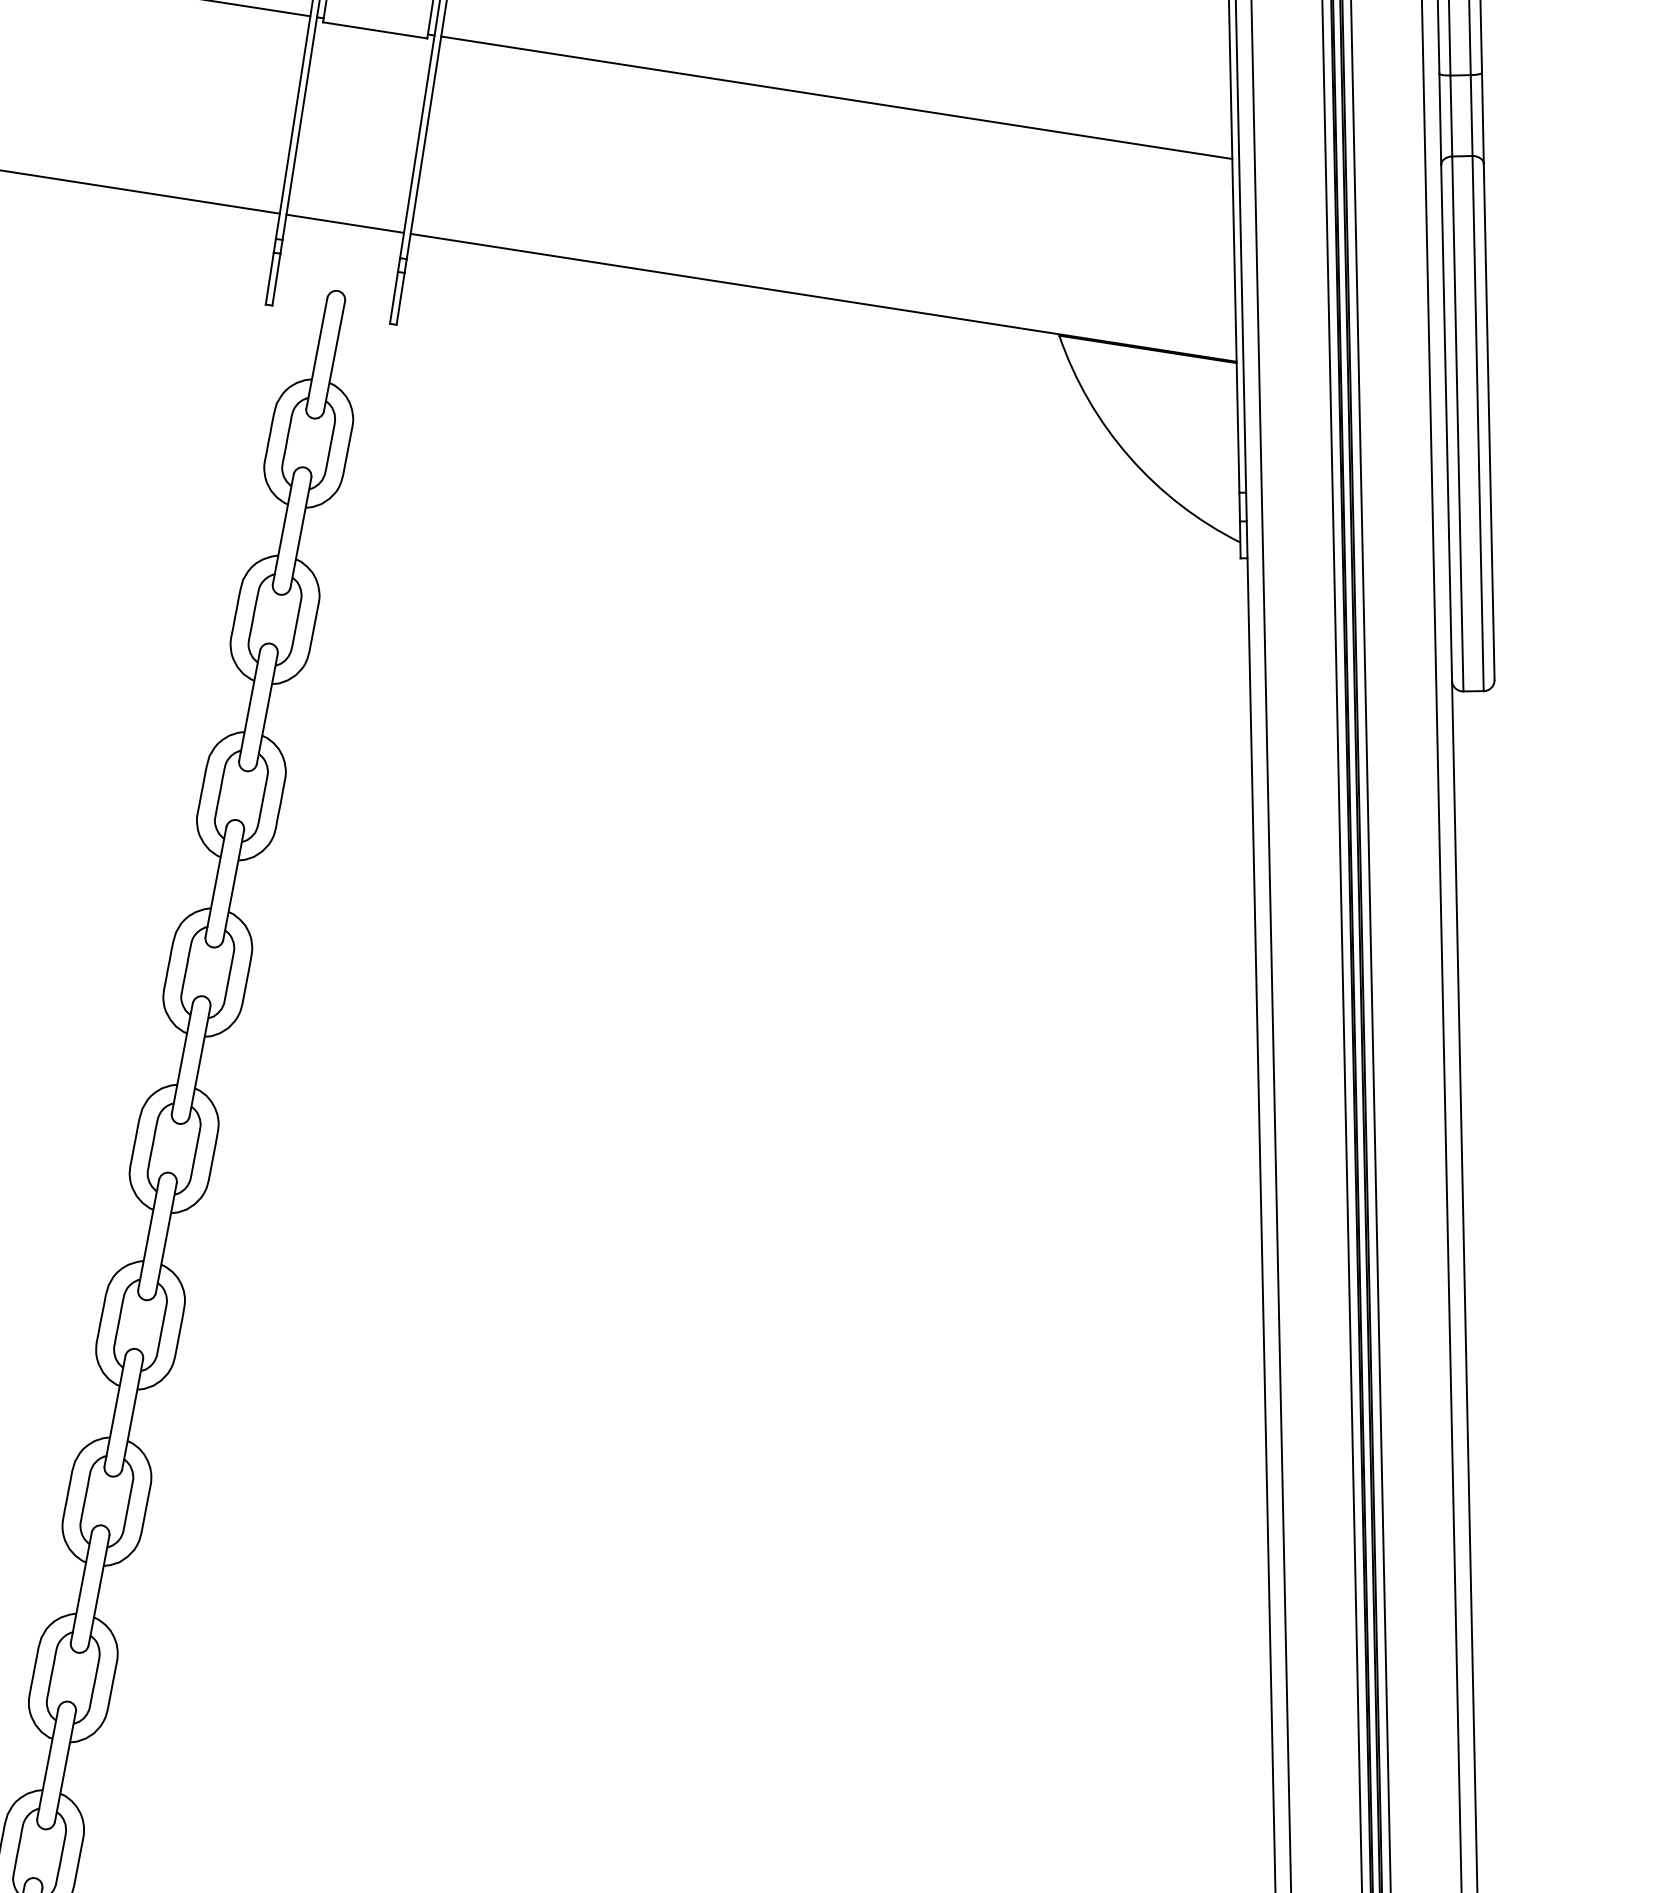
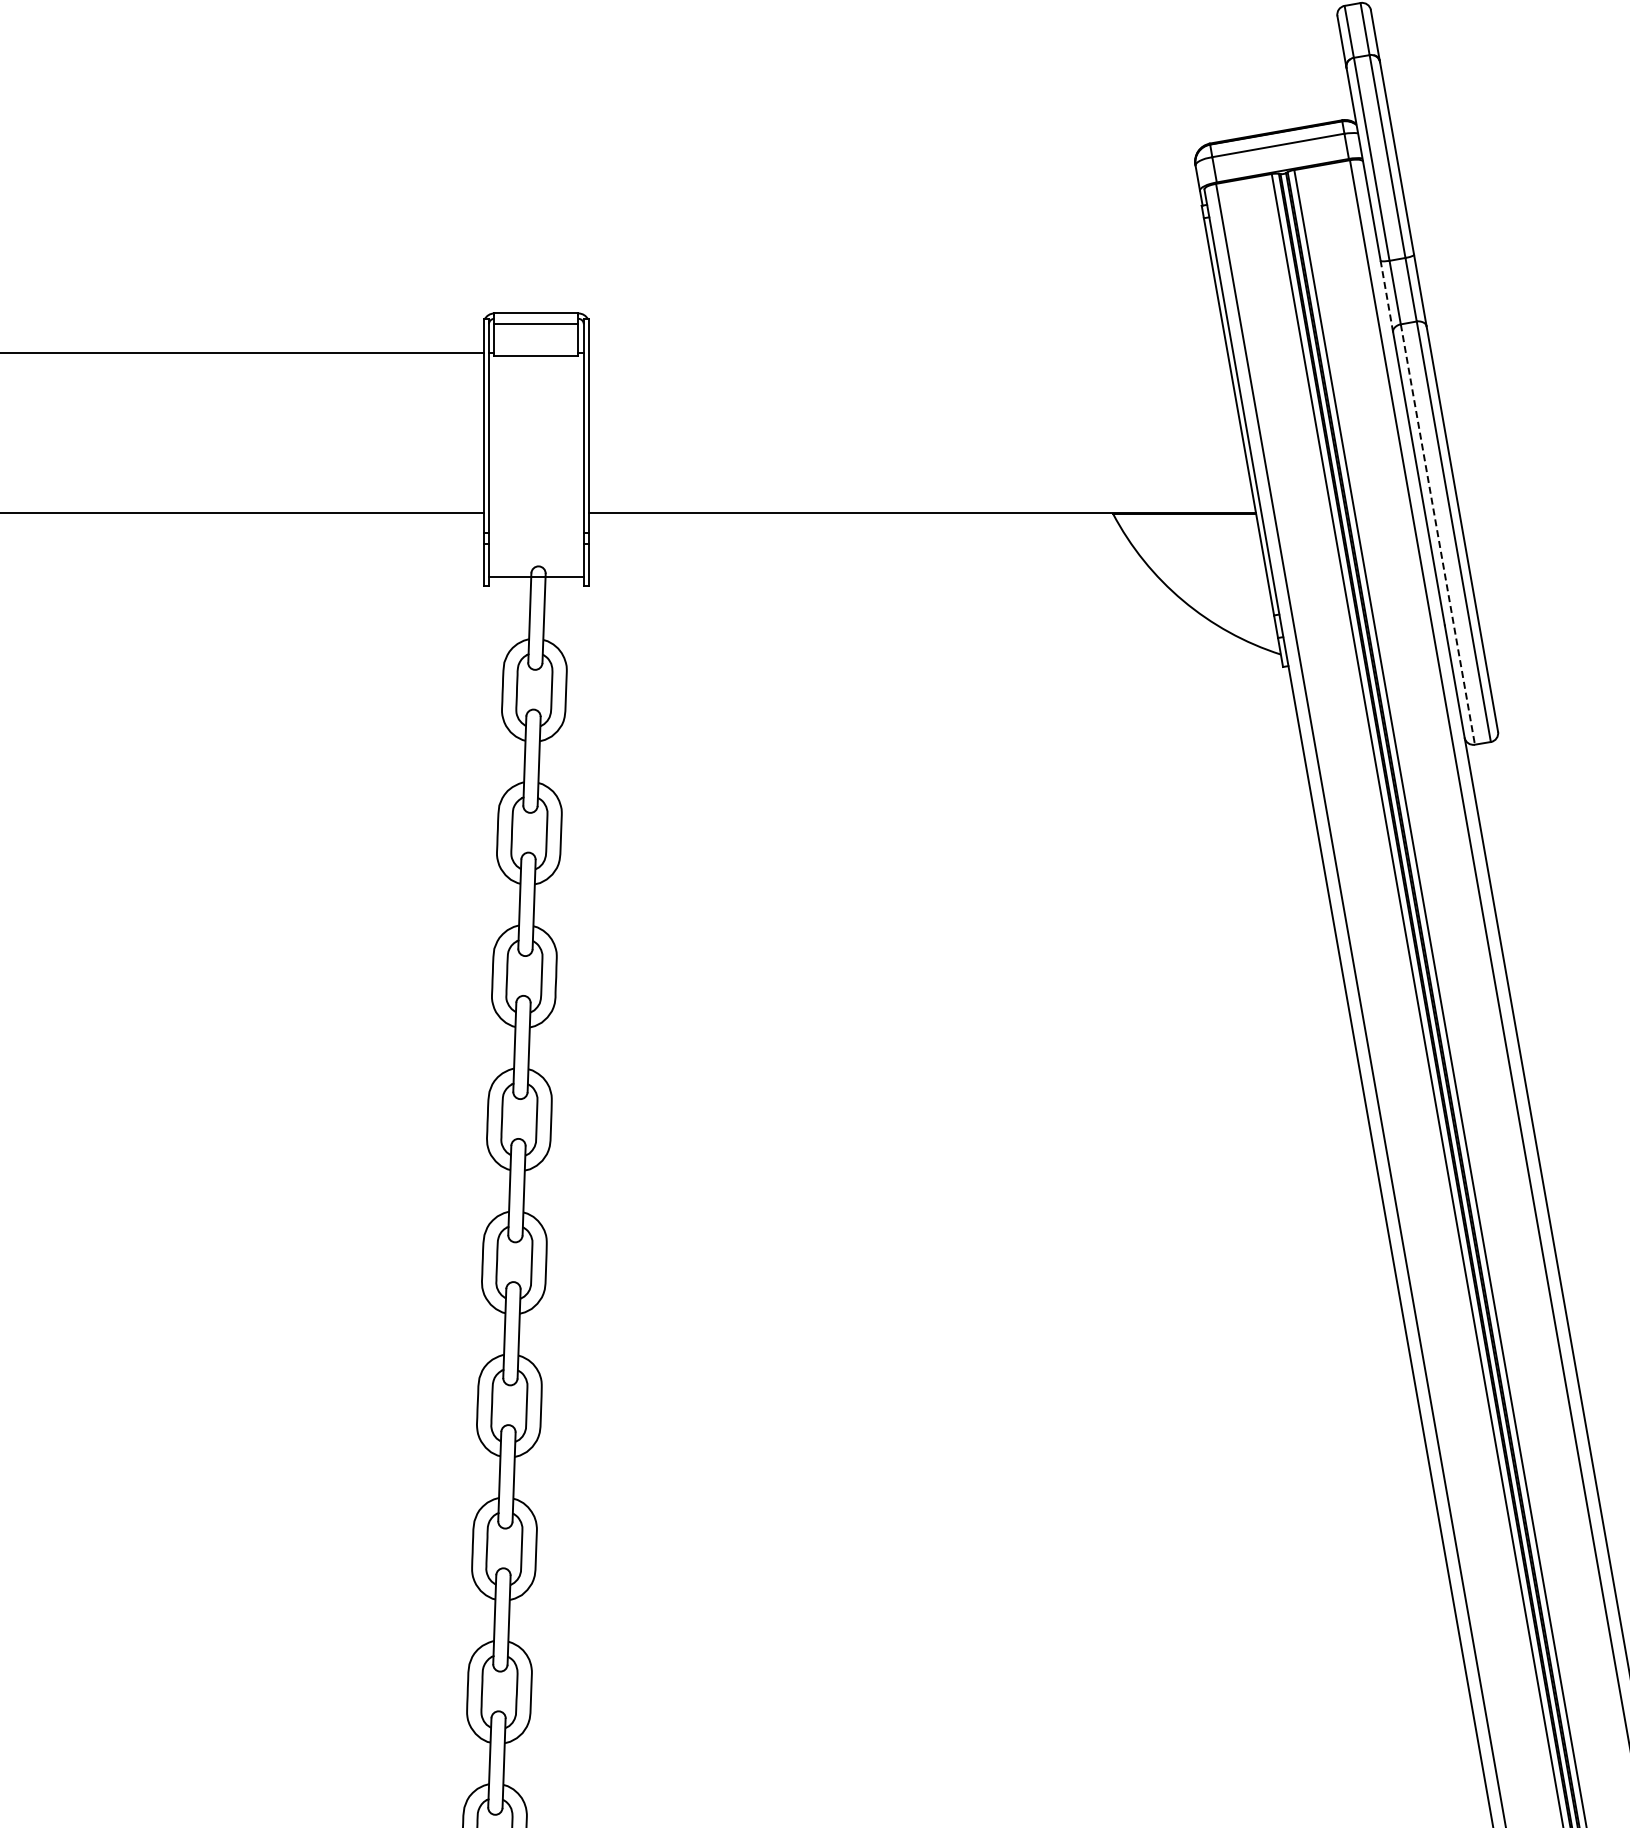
line: (836, 98) -> (908, 353), removed
line: (1440, 117) -> (1386, 295), solid -> dashed
line: (344, 223) -> (535, 576), moved
line: (1457, 425) -> (1437, 535), solid -> dashed

